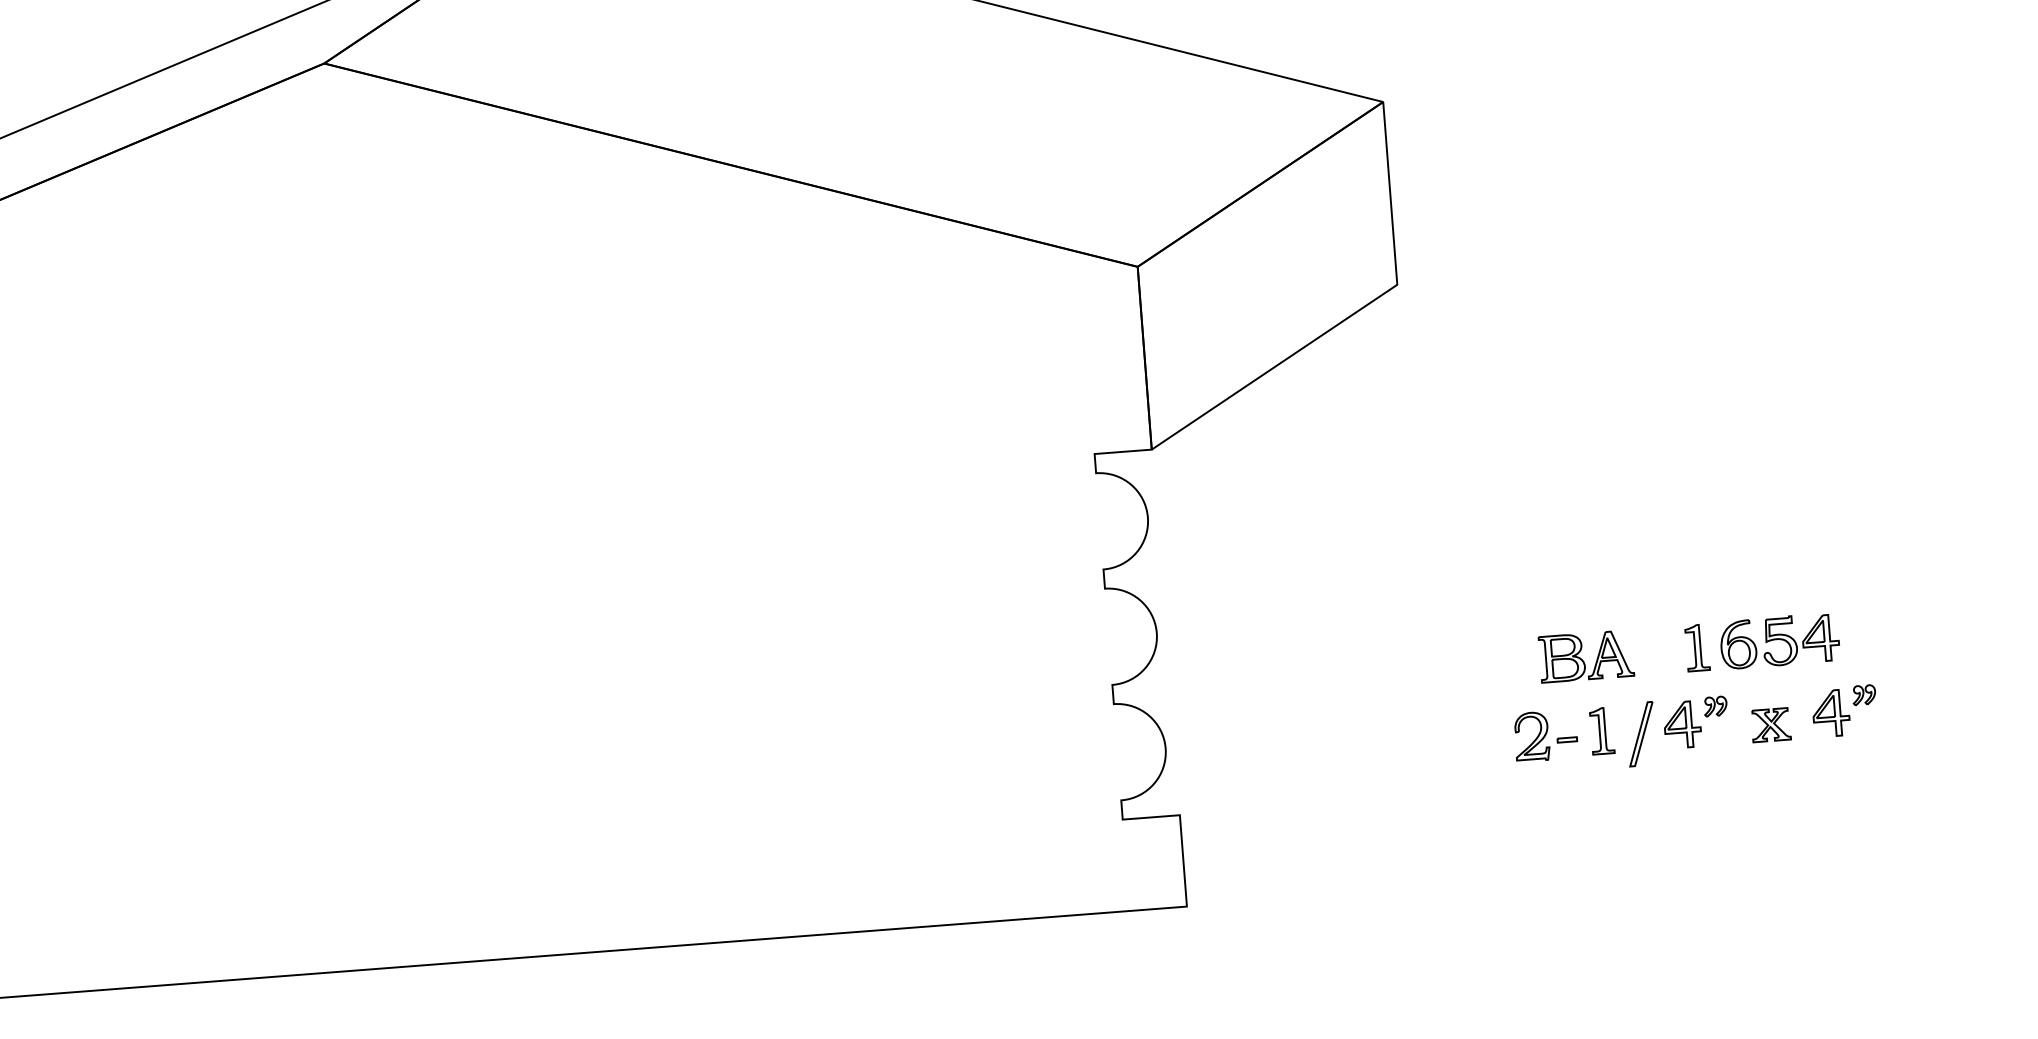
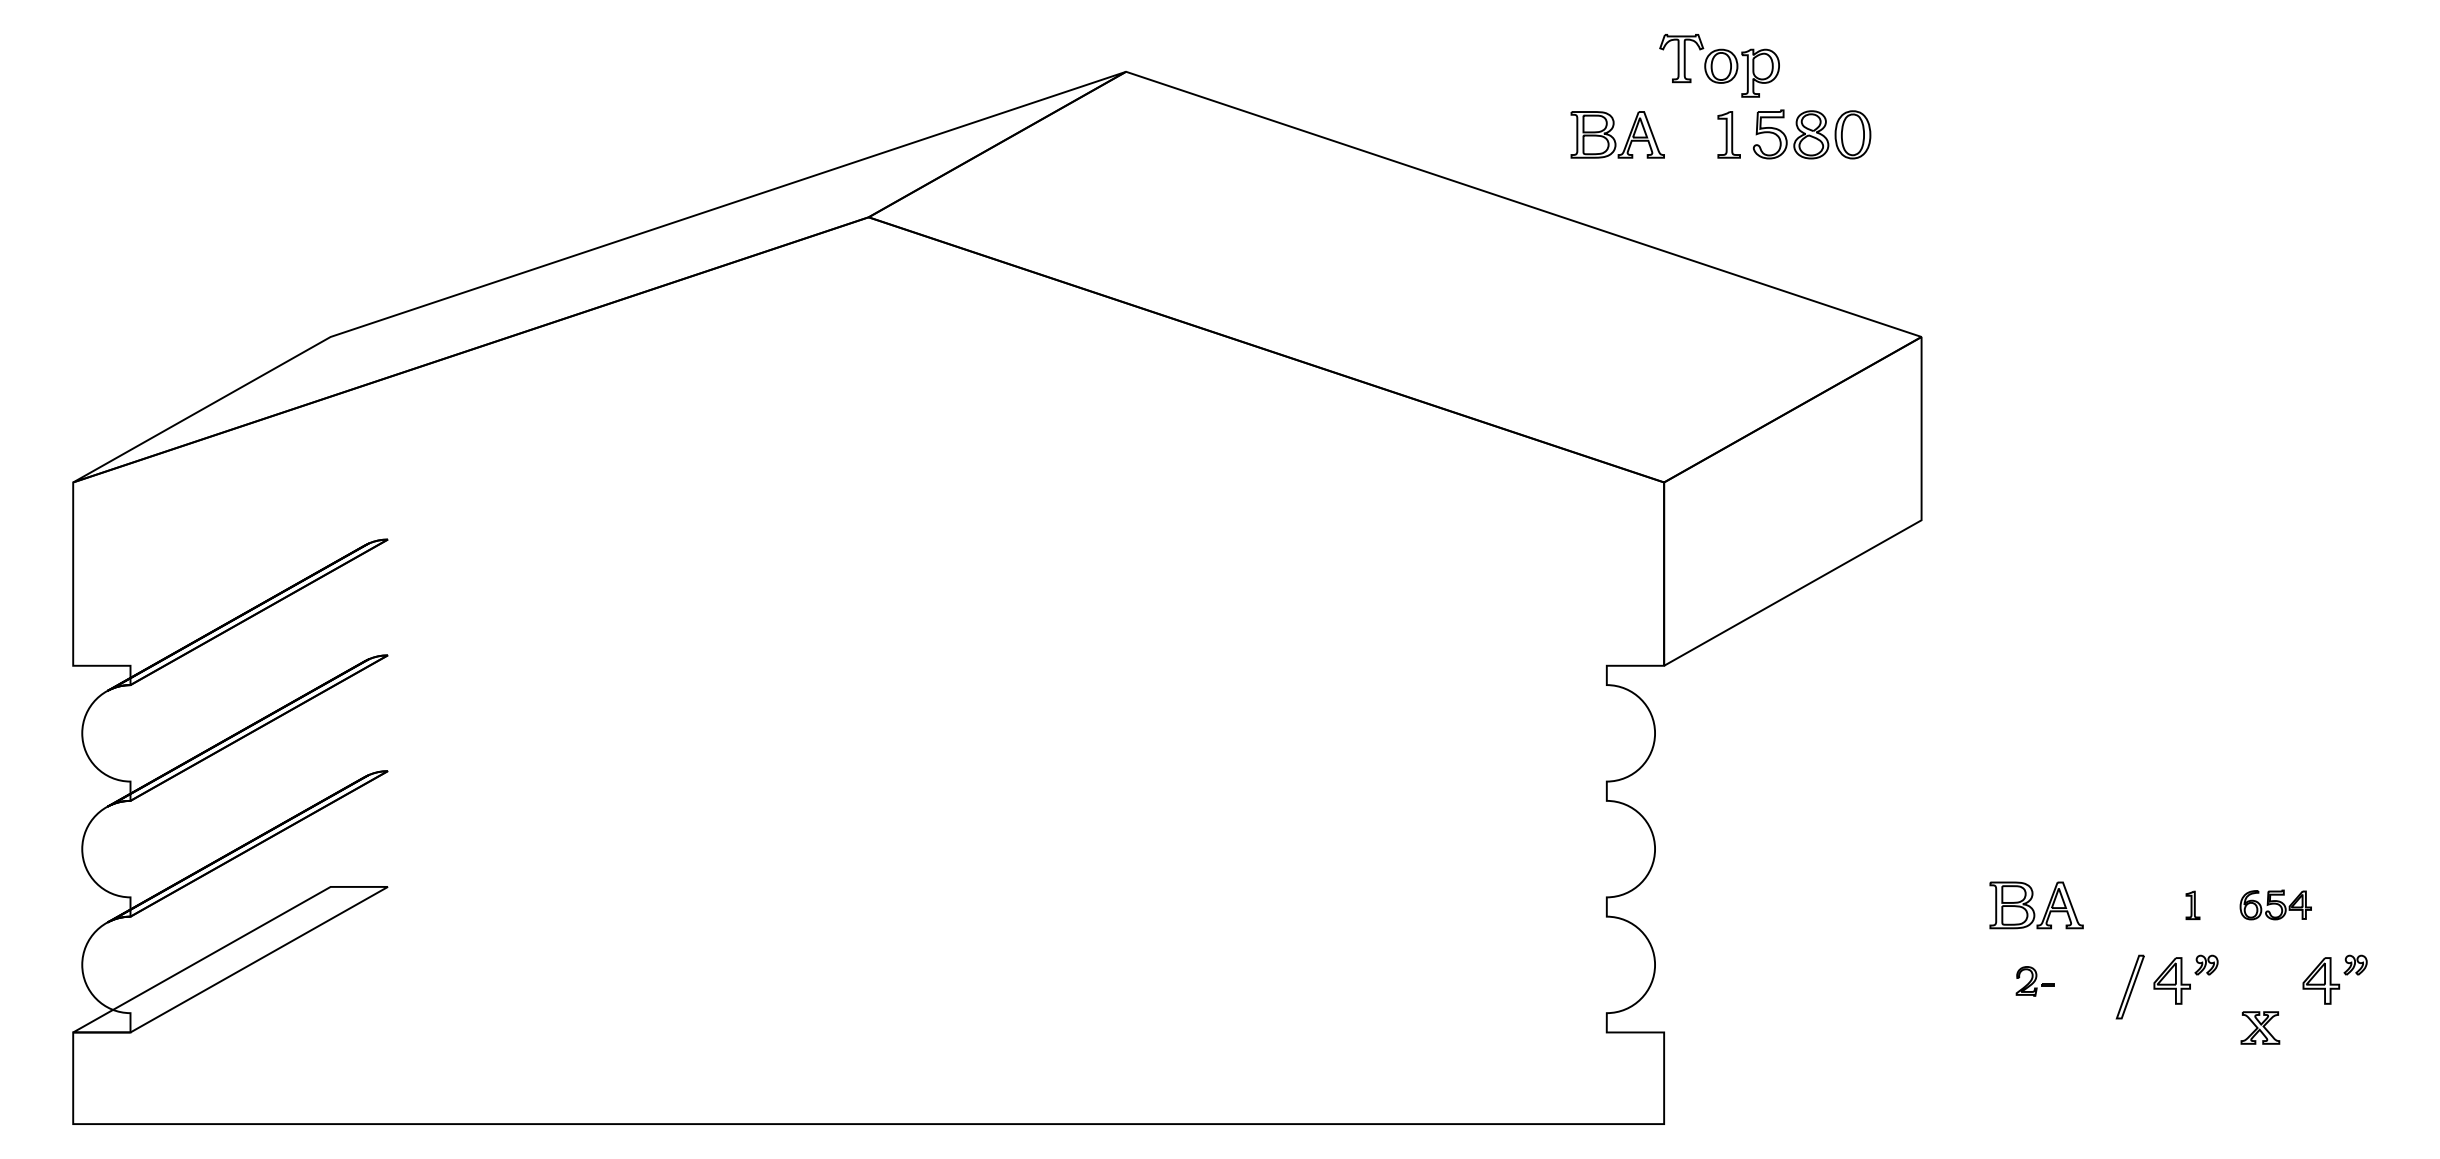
part: (1779, 640) -> (2275, 904), size x0.6
part: (1696, 648) -> (2192, 905), size x0.6
part: (1586, 656) -> (2036, 905), moved
part: (1771, 724) -> (2260, 1027), moved
part: (1602, 730) -> (2091, 980), removed
part: (1545, 735) -> (2034, 981), size x0.6

